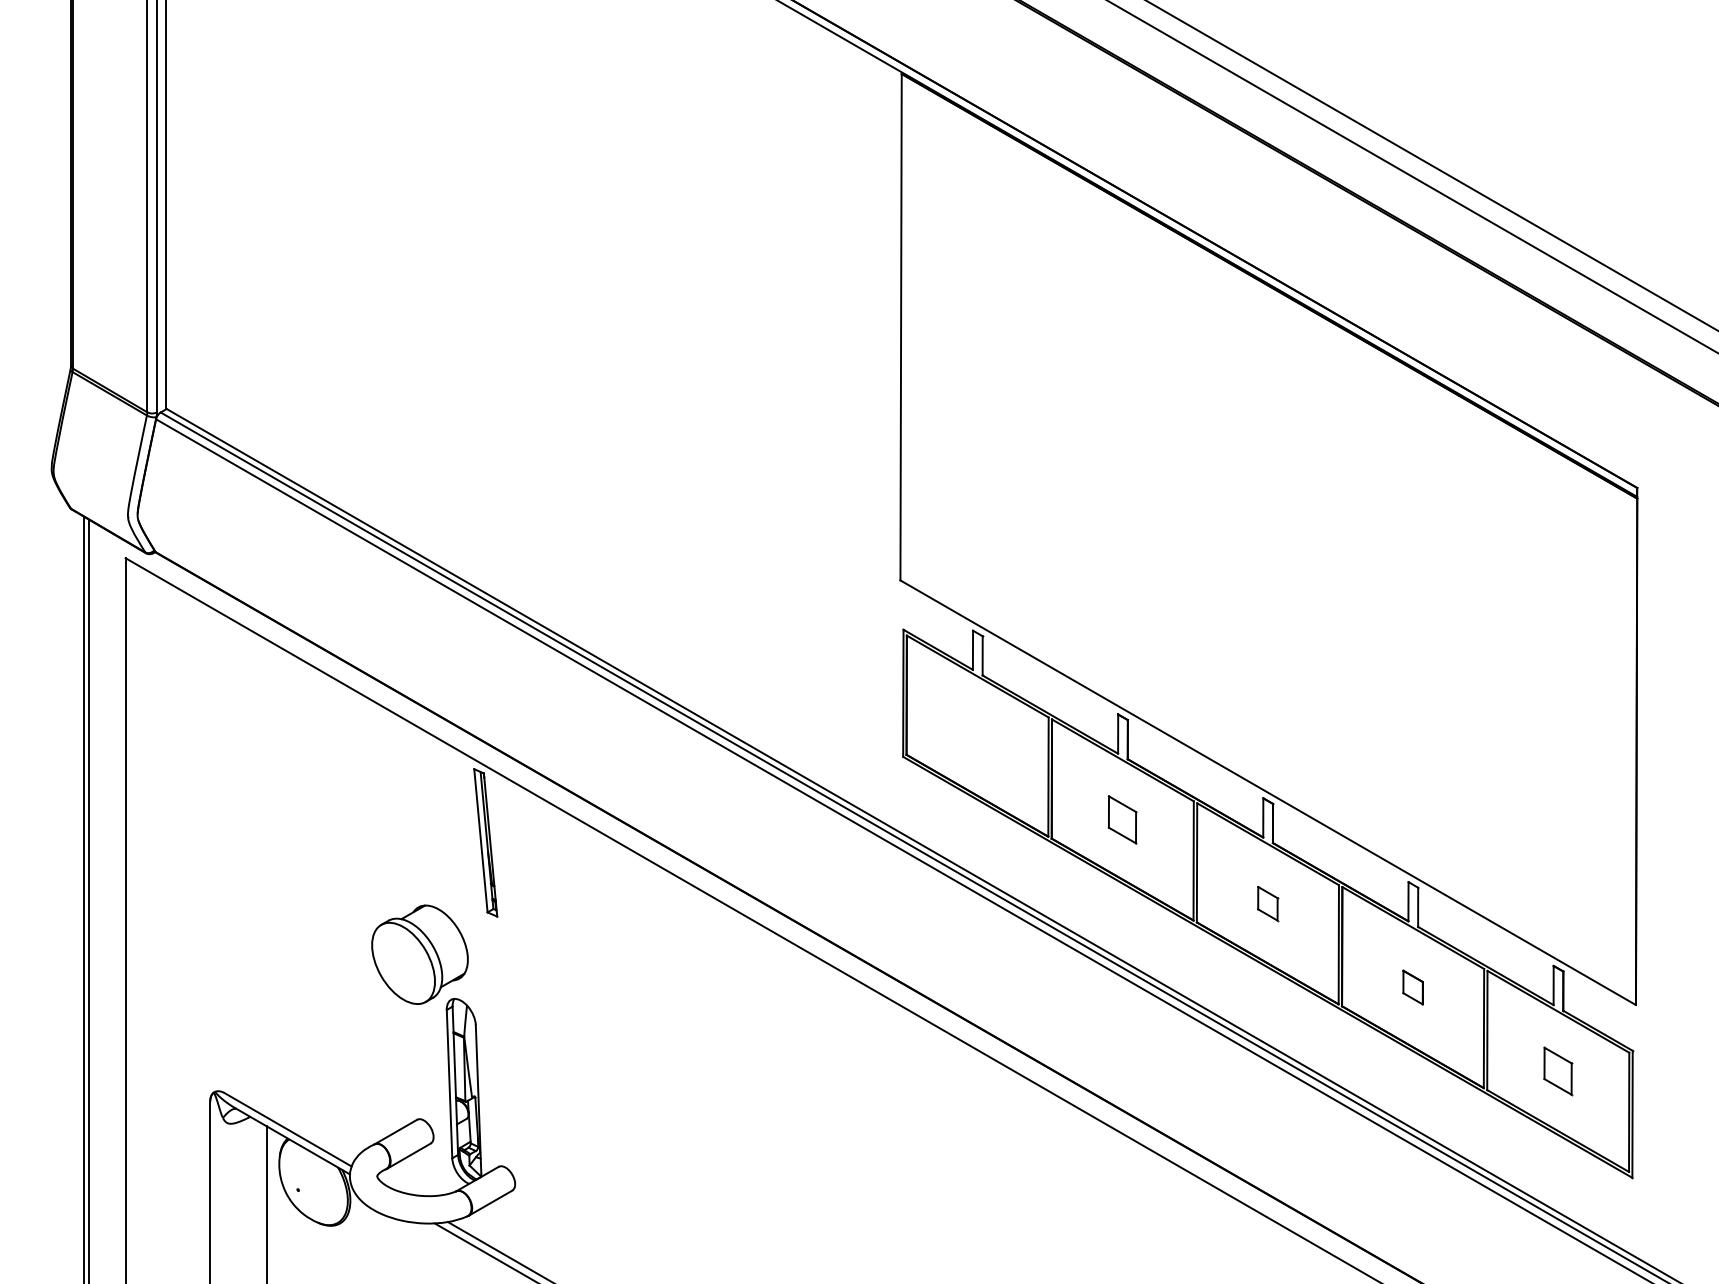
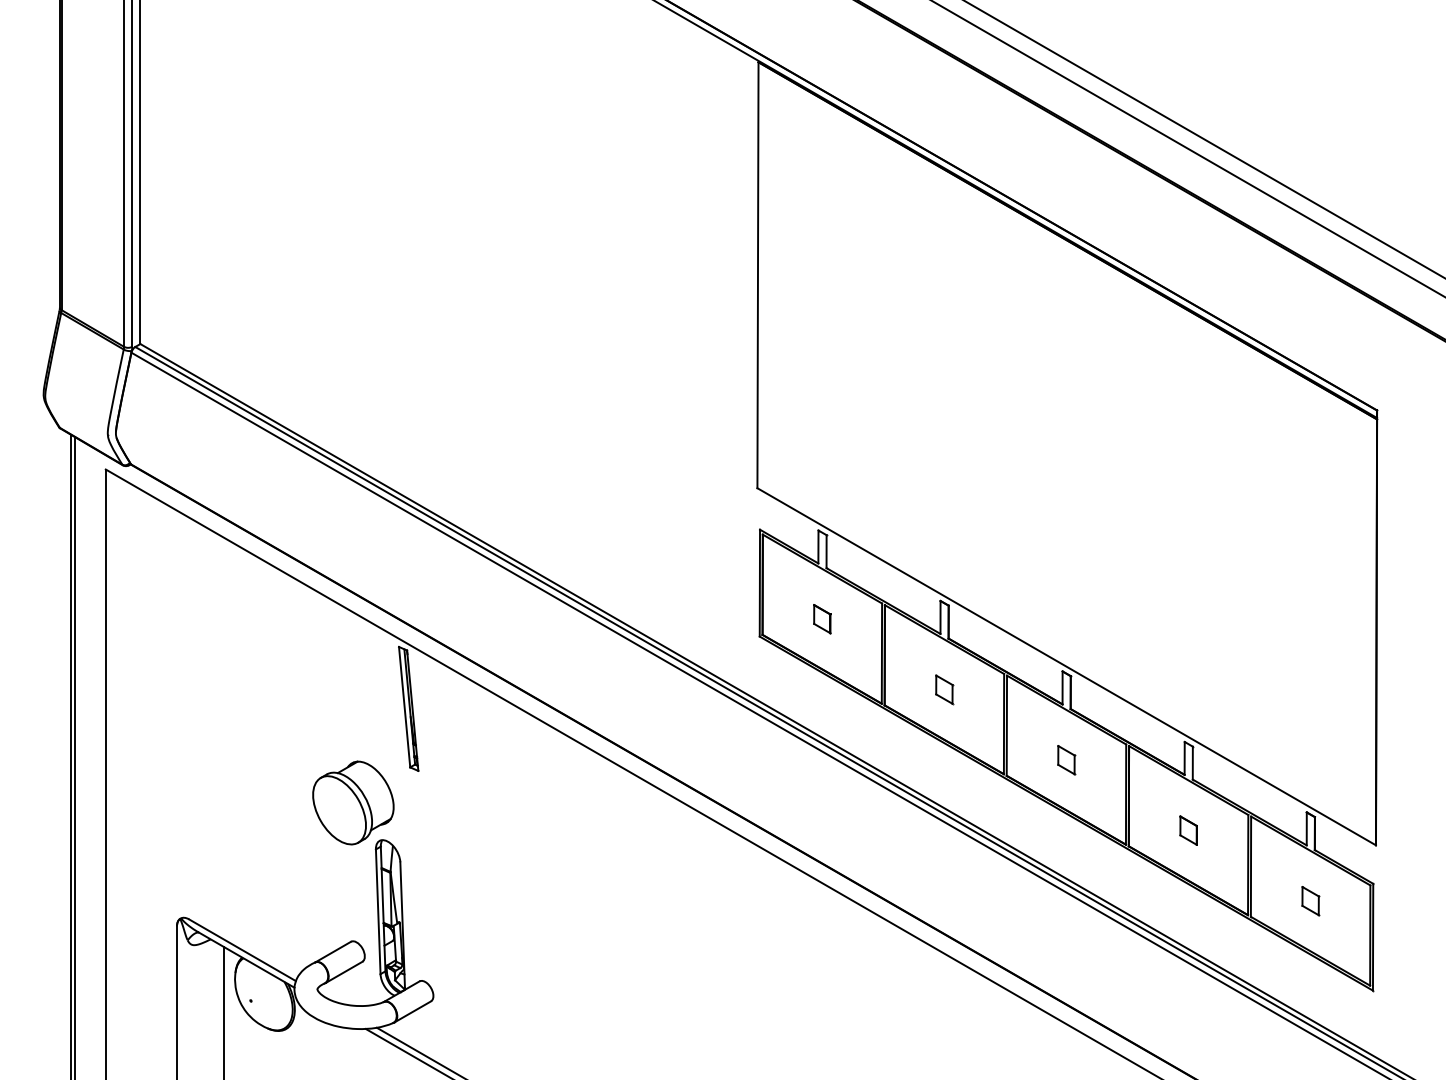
part: (977, 736) -> (822, 619), added
part: (1122, 819) -> (944, 689), size x0.71
part: (1558, 1071) -> (1310, 901), size x0.71

